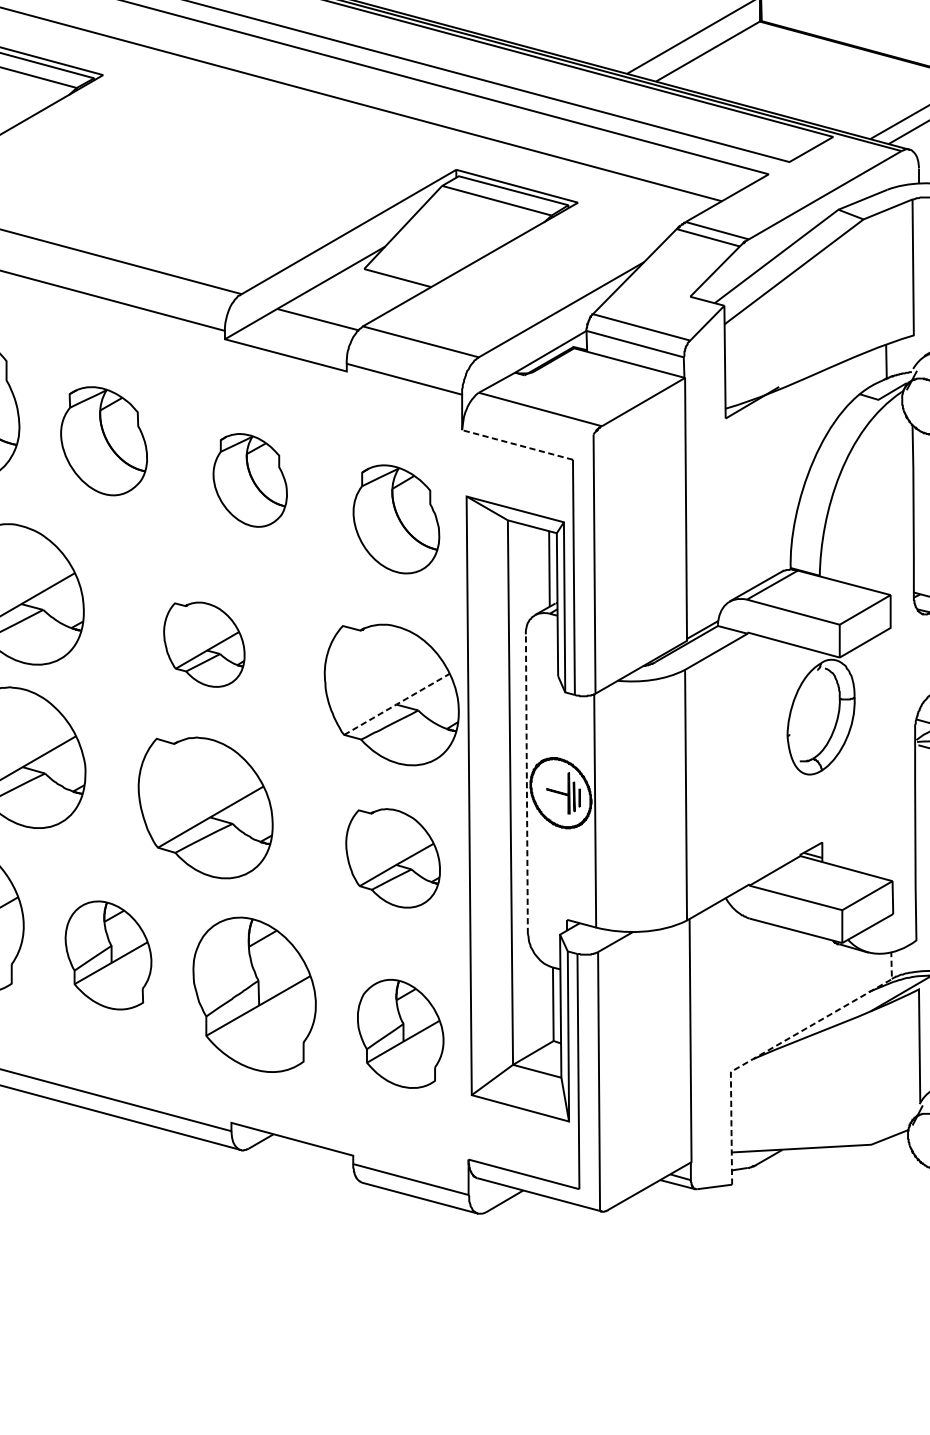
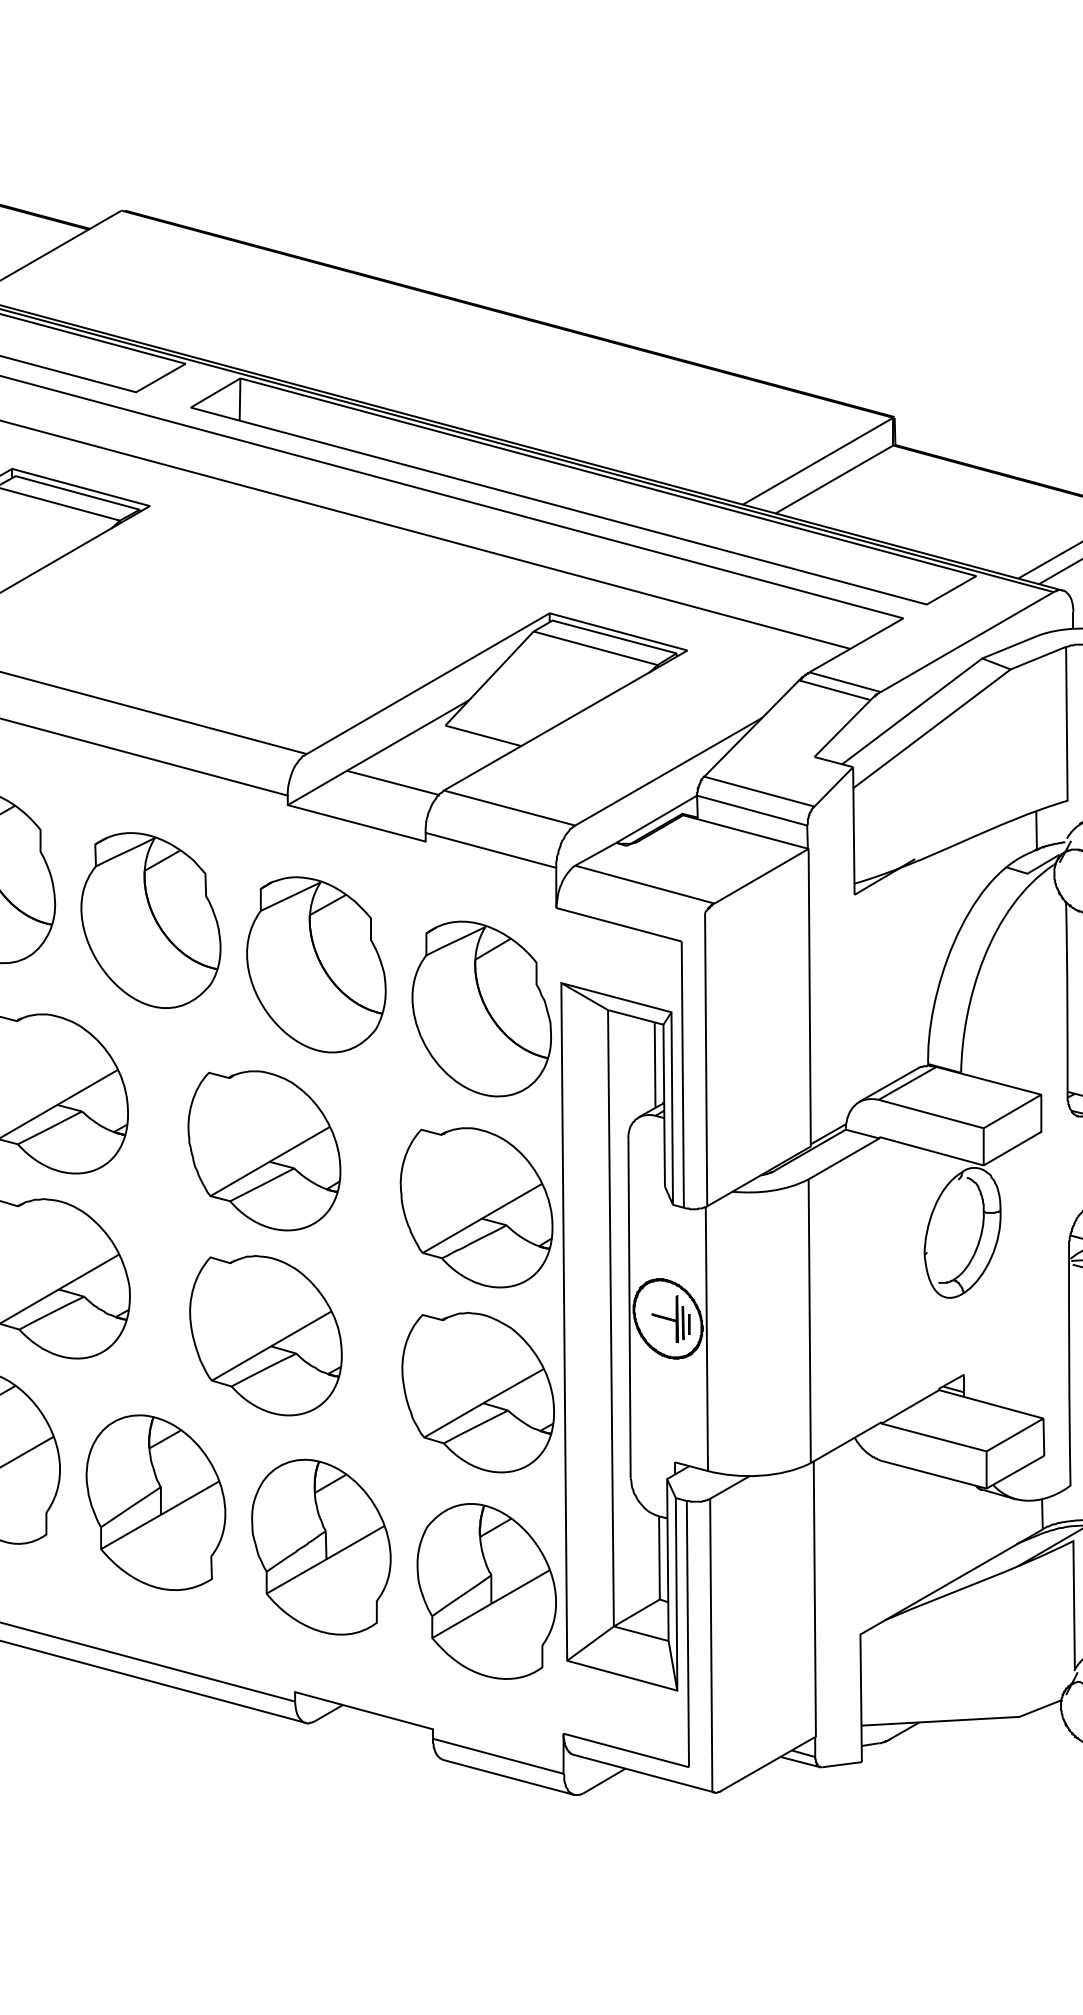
part: (103, 441) -> (150, 920), size x1.43
line: (518, 444) -> (619, 924), dashed -> solid
part: (250, 480) -> (316, 964), size x1.67
part: (396, 518) -> (481, 1008), size x1.43
part: (204, 644) -> (264, 1150), size x1.67
line: (396, 704) -> (481, 1218), dashed -> solid
line: (526, 783) -> (629, 1308), dashed -> solid
part: (392, 858) -> (477, 1392), size x1.43
part: (108, 955) -> (155, 1502), size x1.43
part: (400, 1033) -> (486, 1591), size x1.43
line: (774, 1047) -> (909, 1606), dashed -> solid

